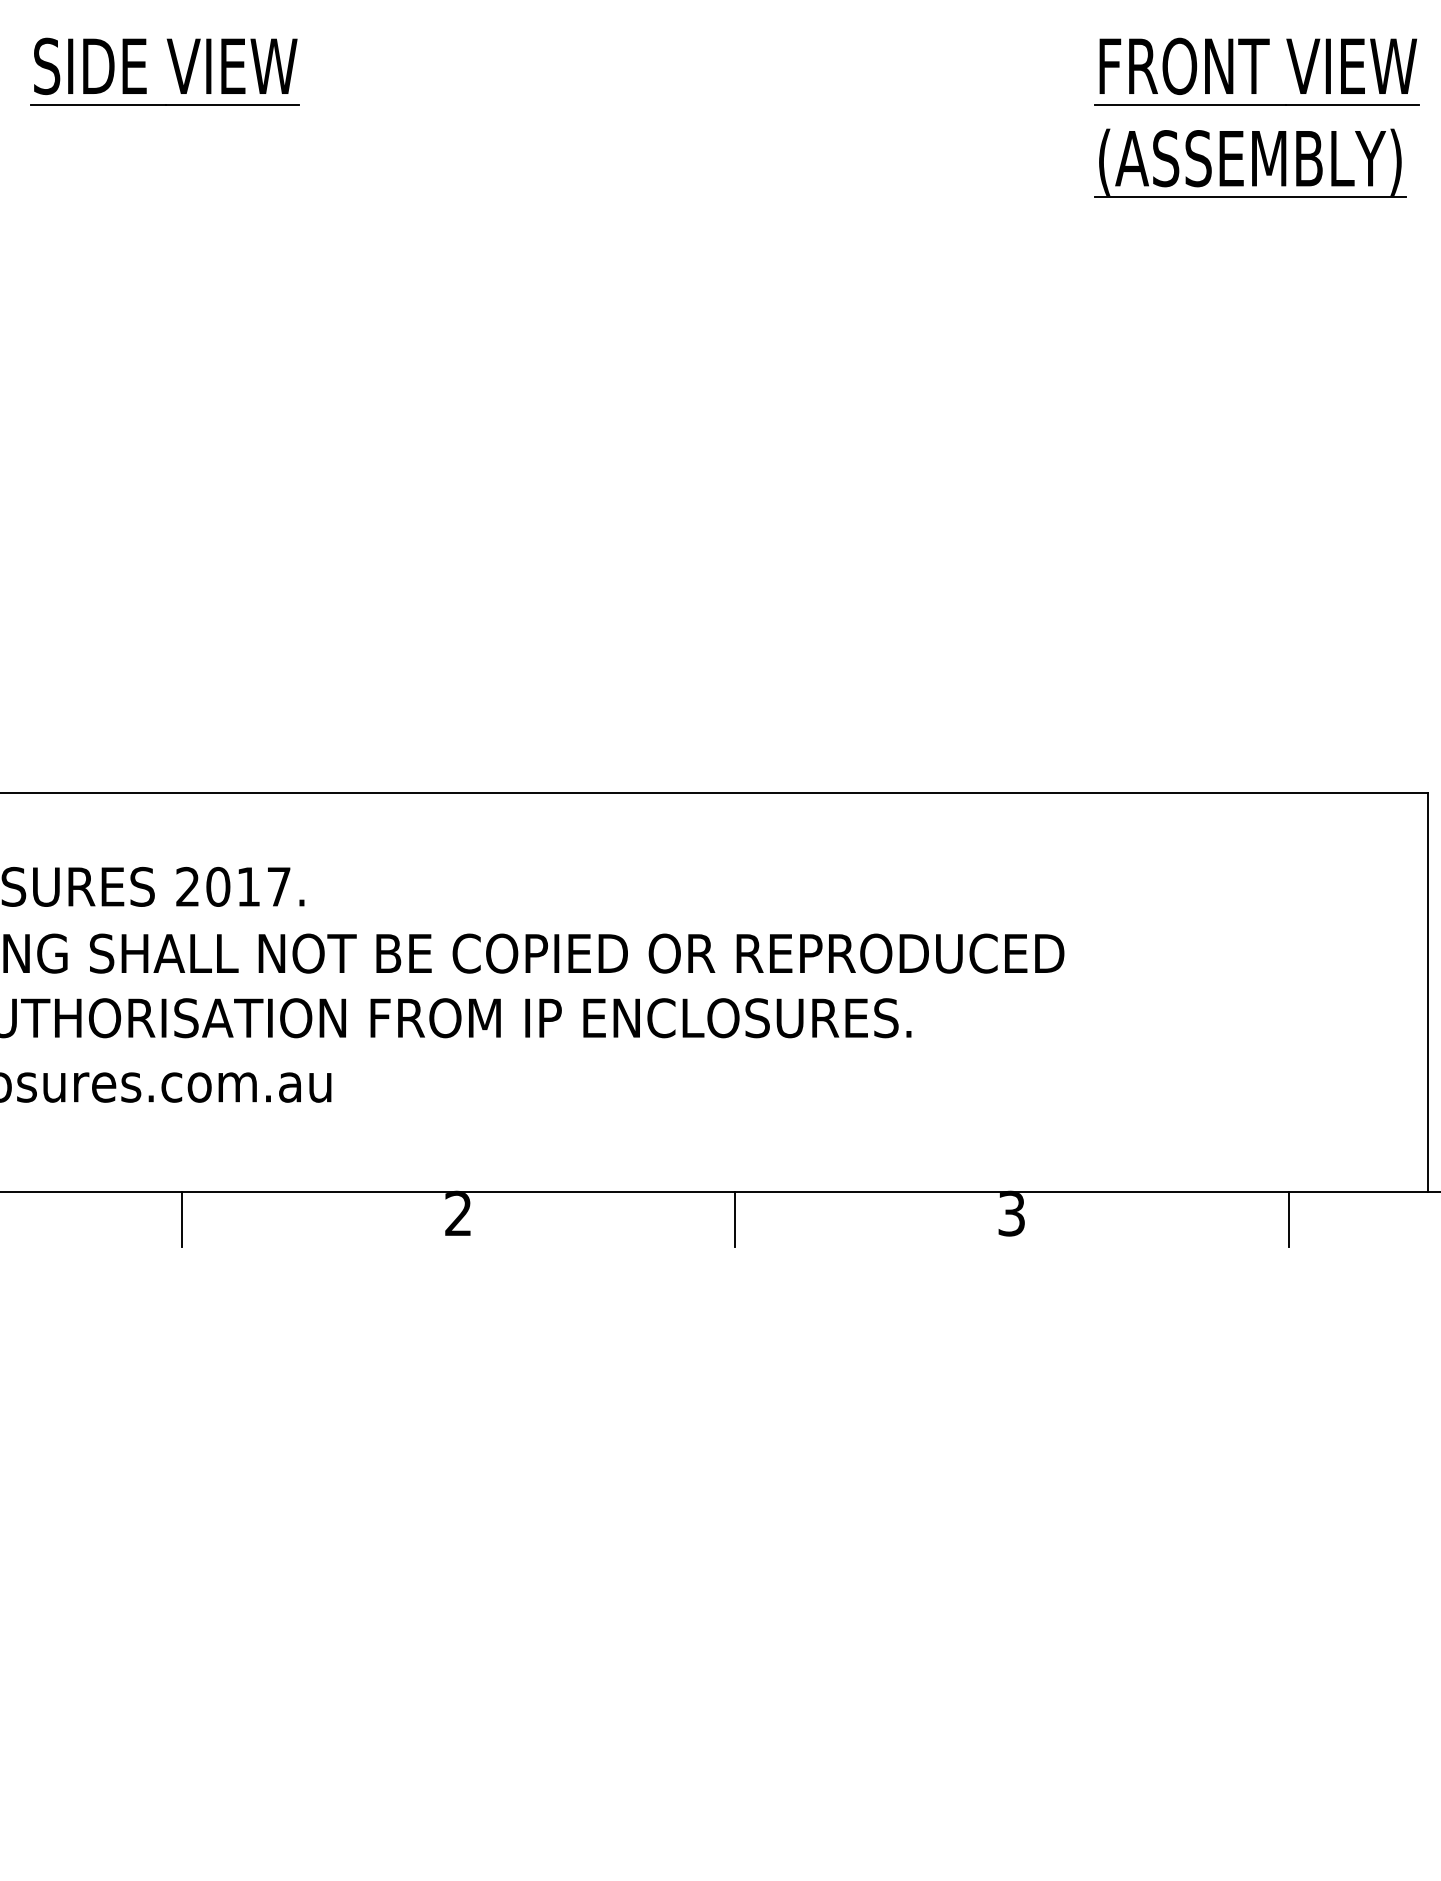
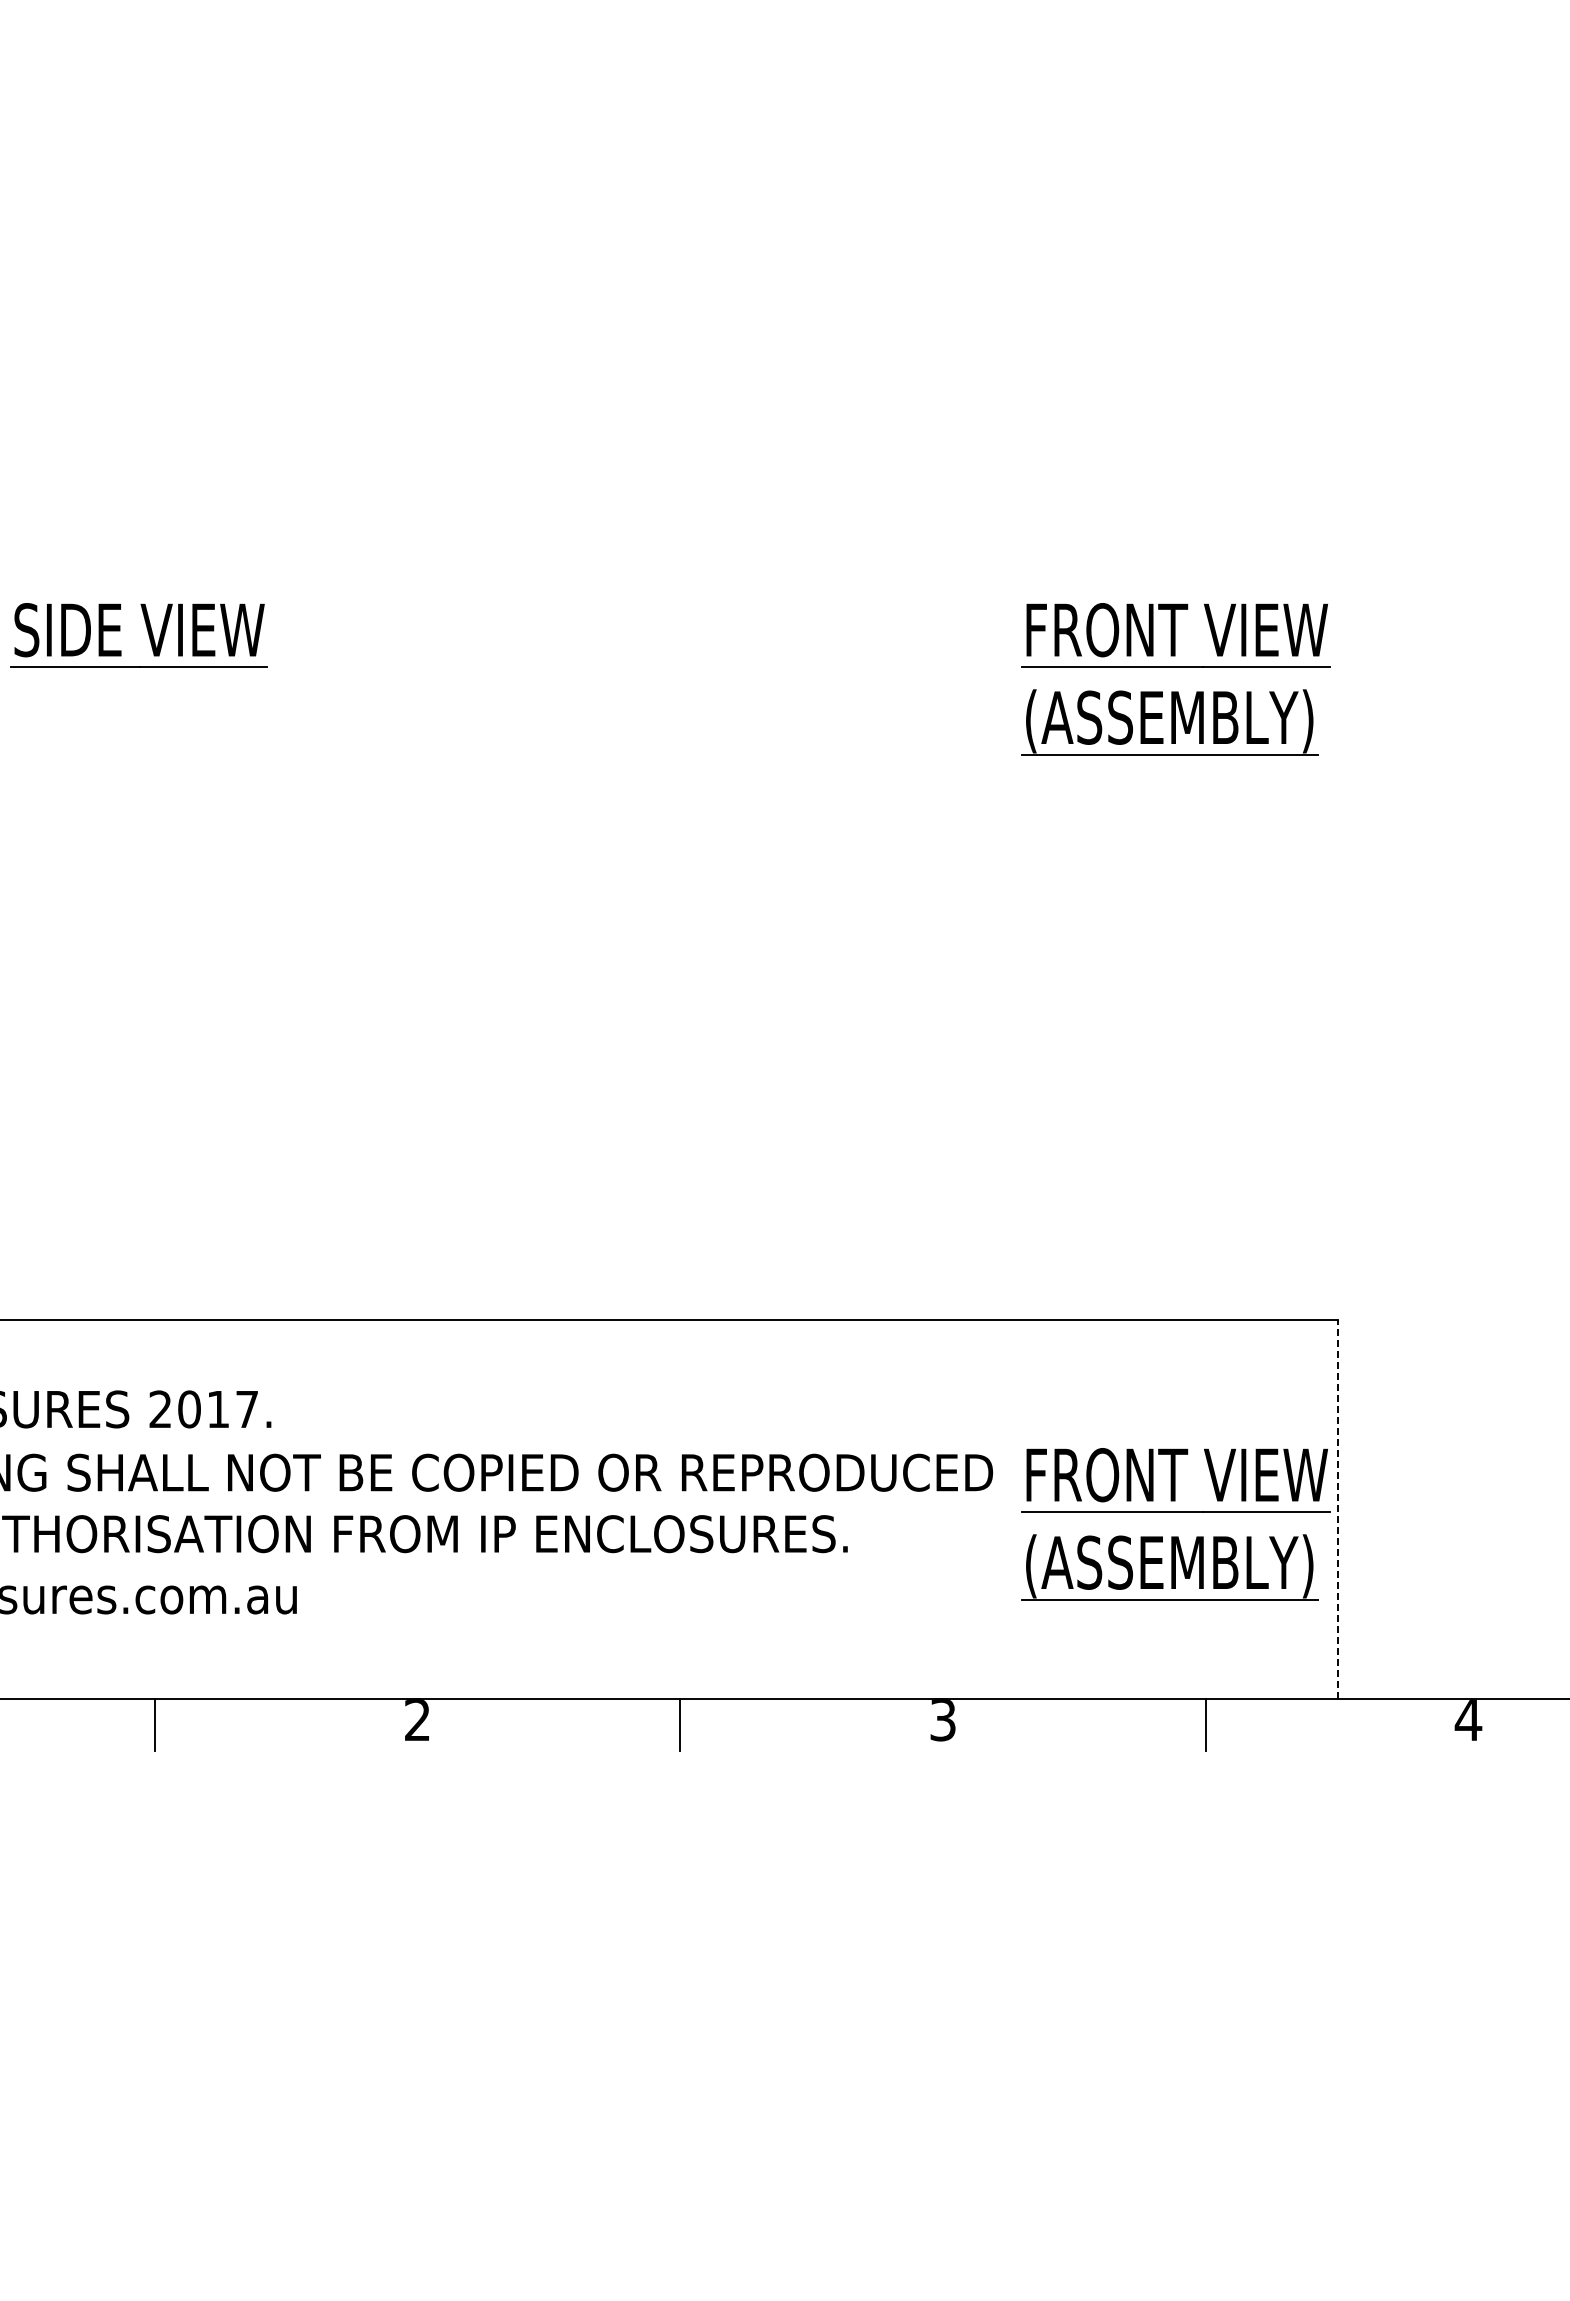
line: (1428, 992) -> (1338, 1509), solid -> dashed
part: (1256, 995) -> (1175, 1512), added

